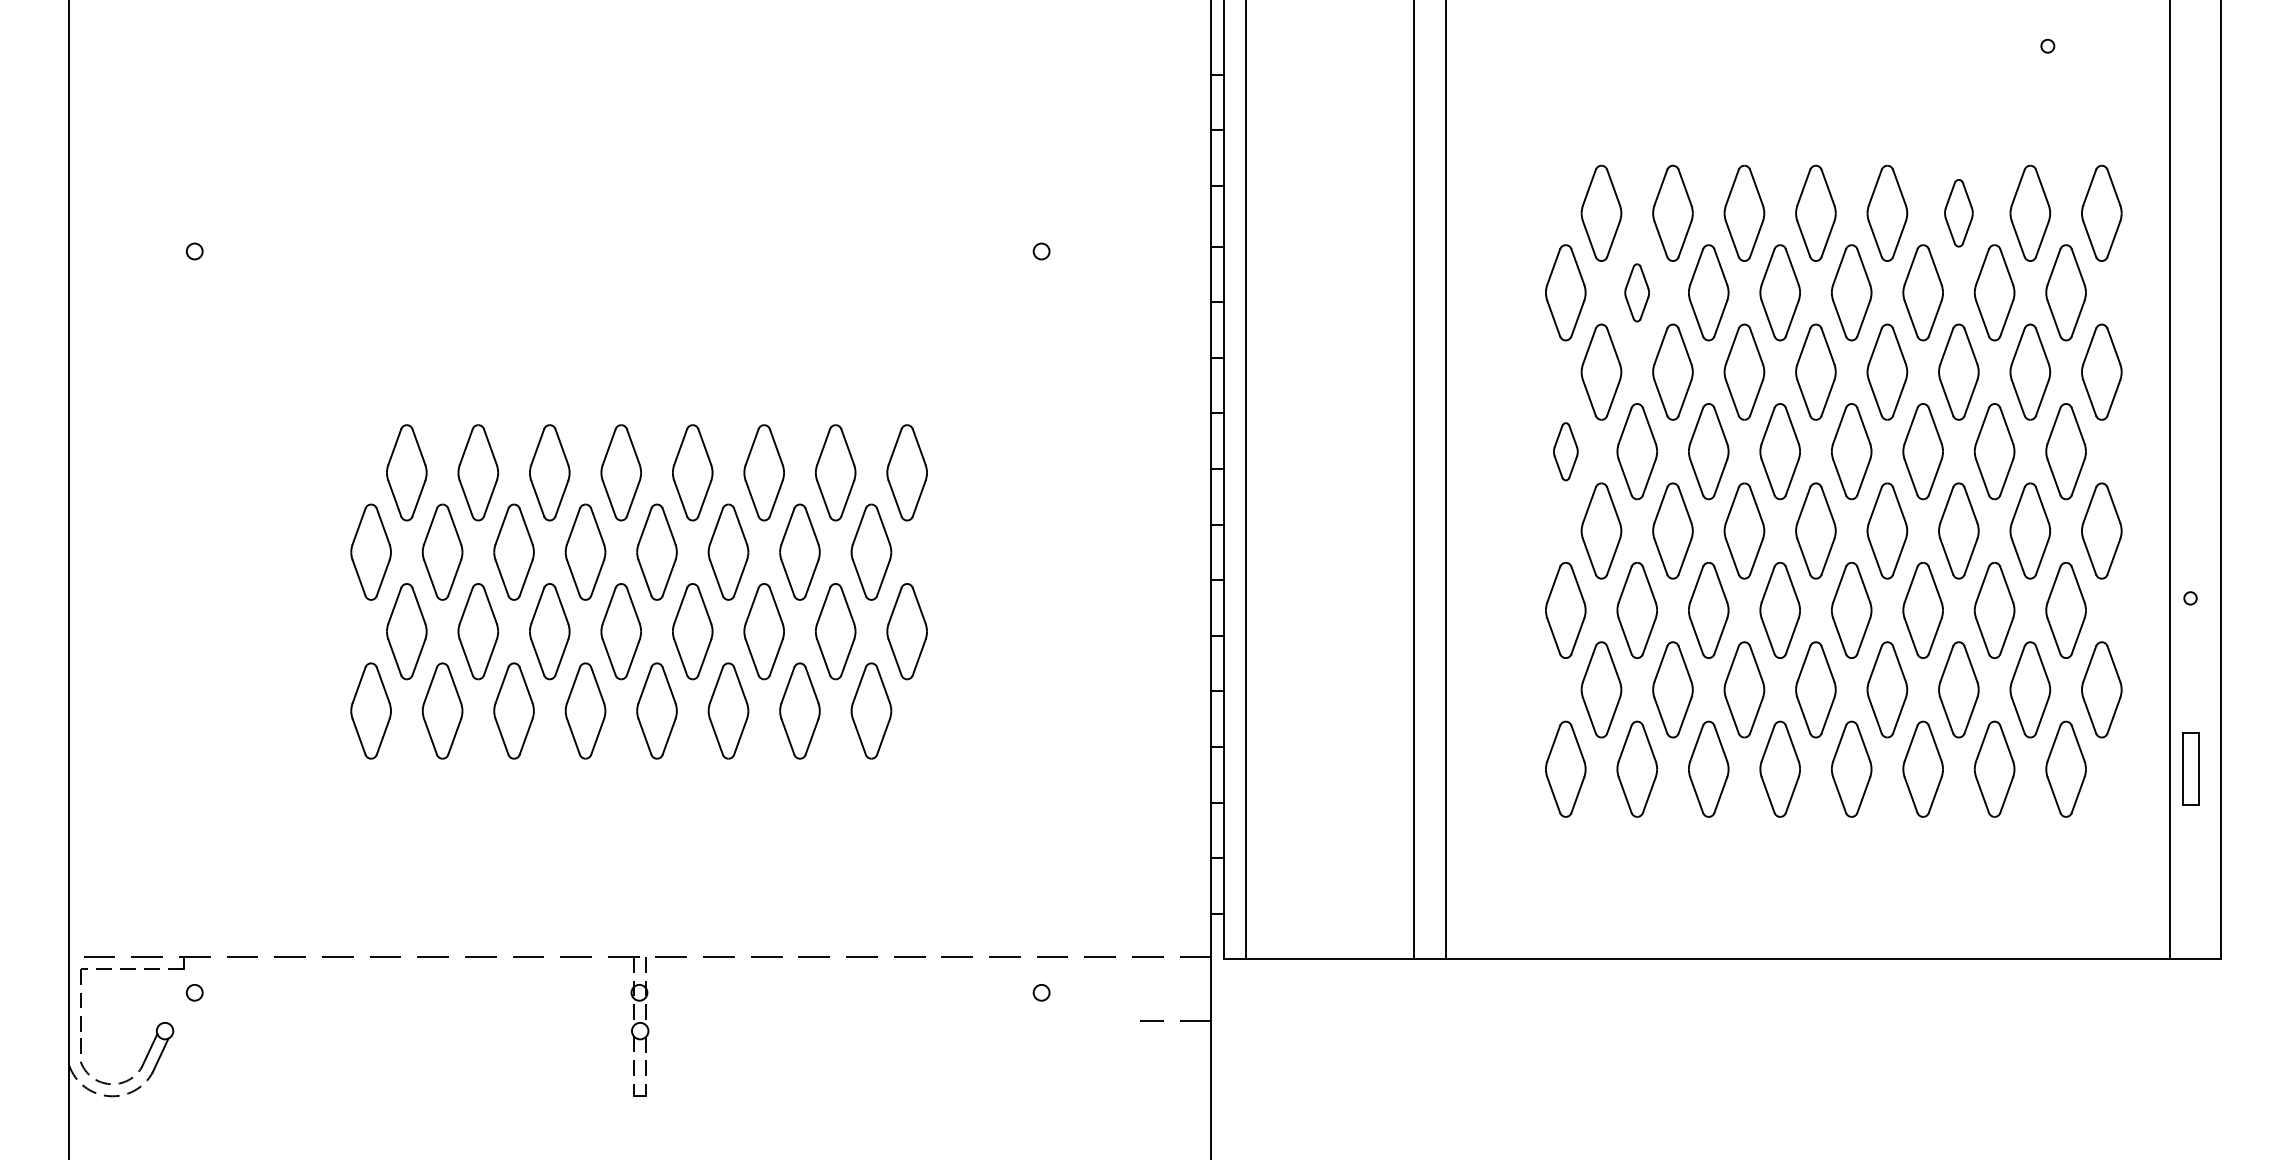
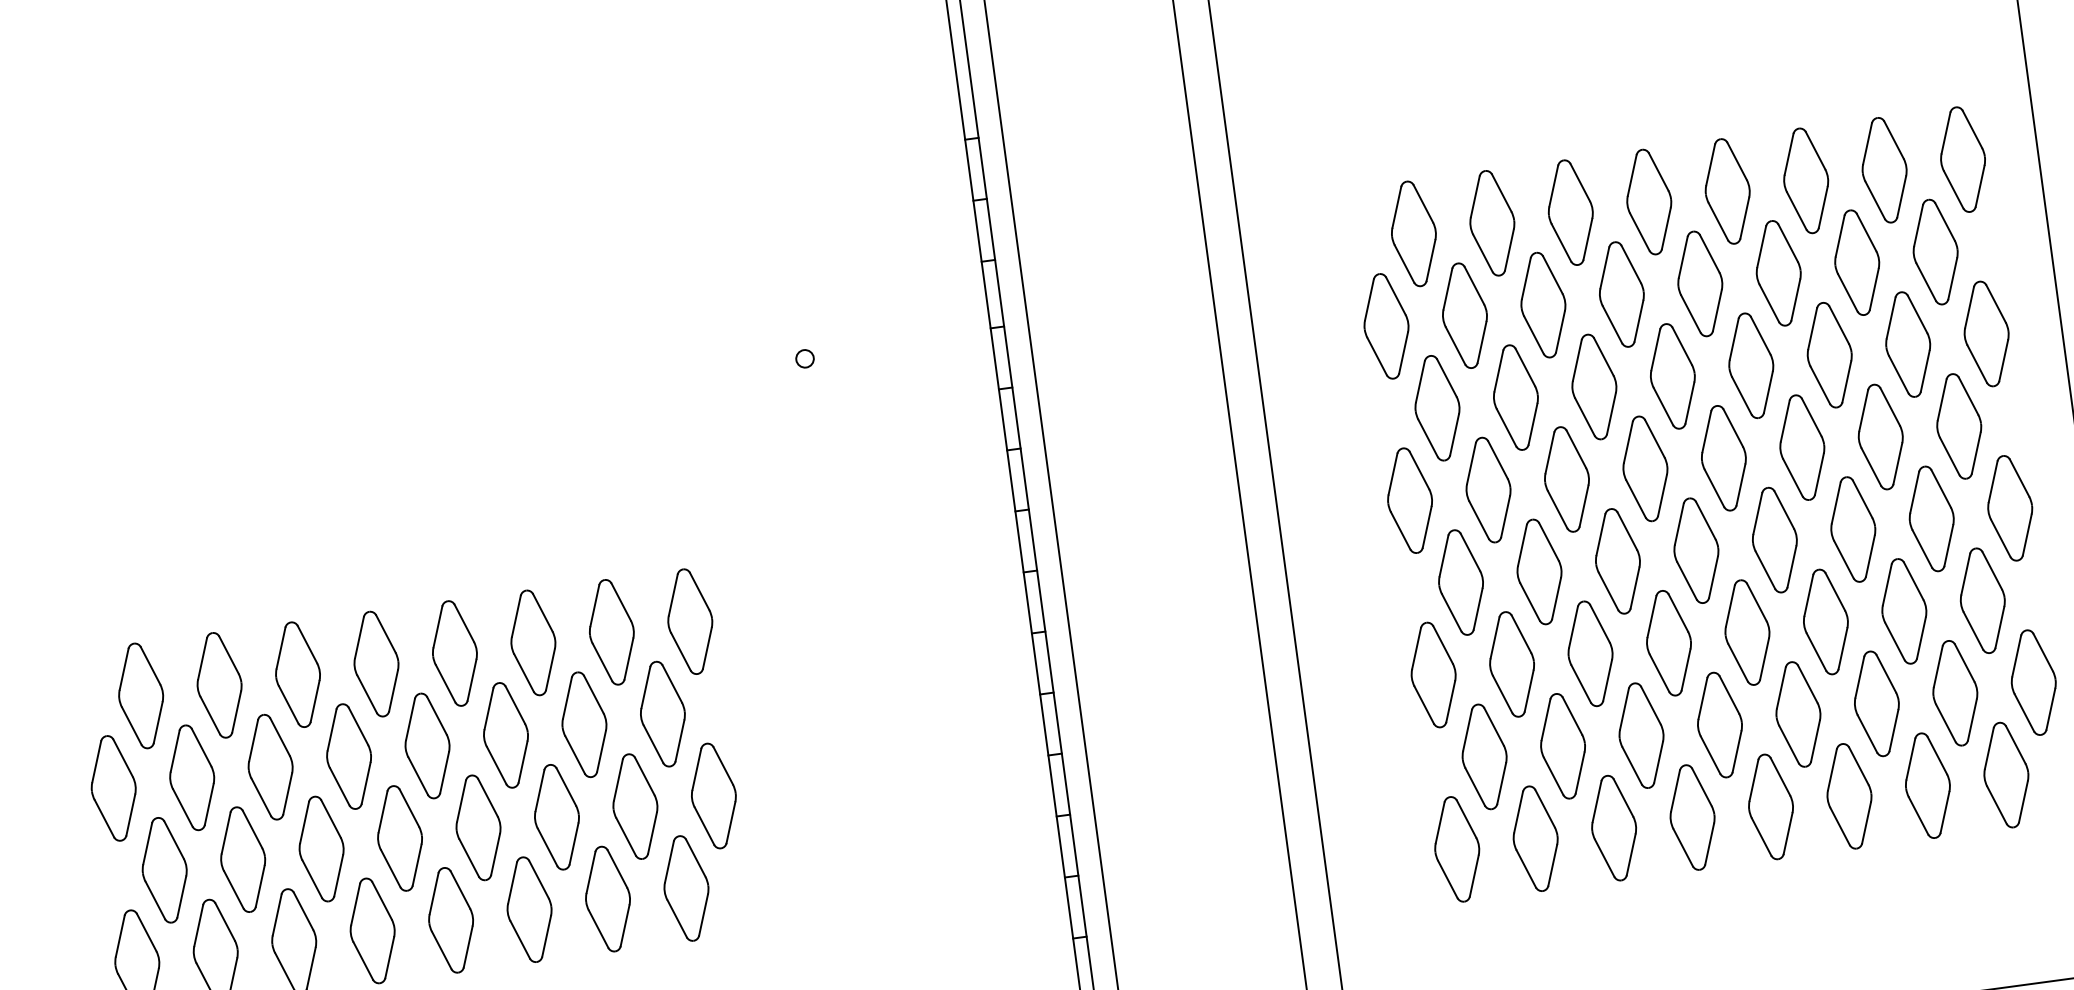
part: (1958, 212) -> (1805, 179), size x1.43
part: (1636, 292) -> (1464, 315), size x1.67
part: (1565, 451) -> (1409, 500), size x1.67

